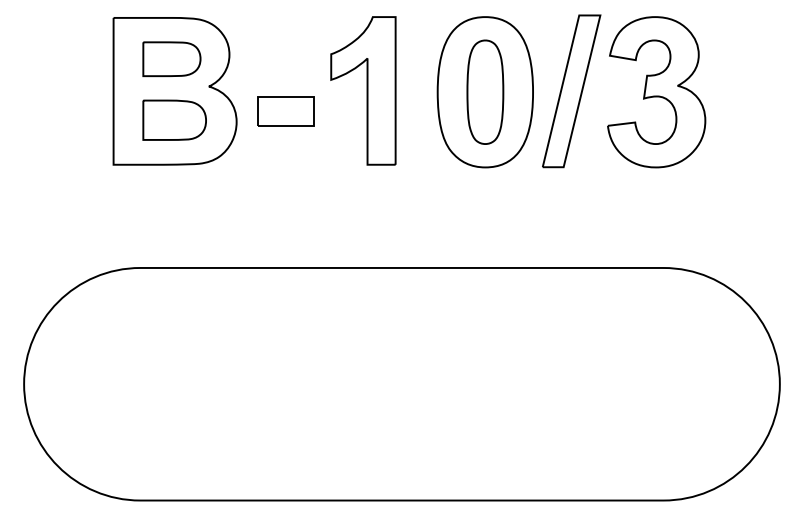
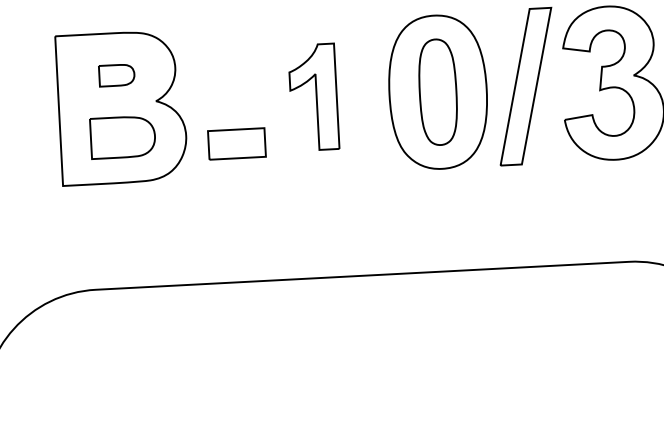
part: (171, 59) -> (116, 75), size x0.6
part: (363, 90) -> (313, 96), size x0.7
part: (285, 111) -> (236, 143), moved

